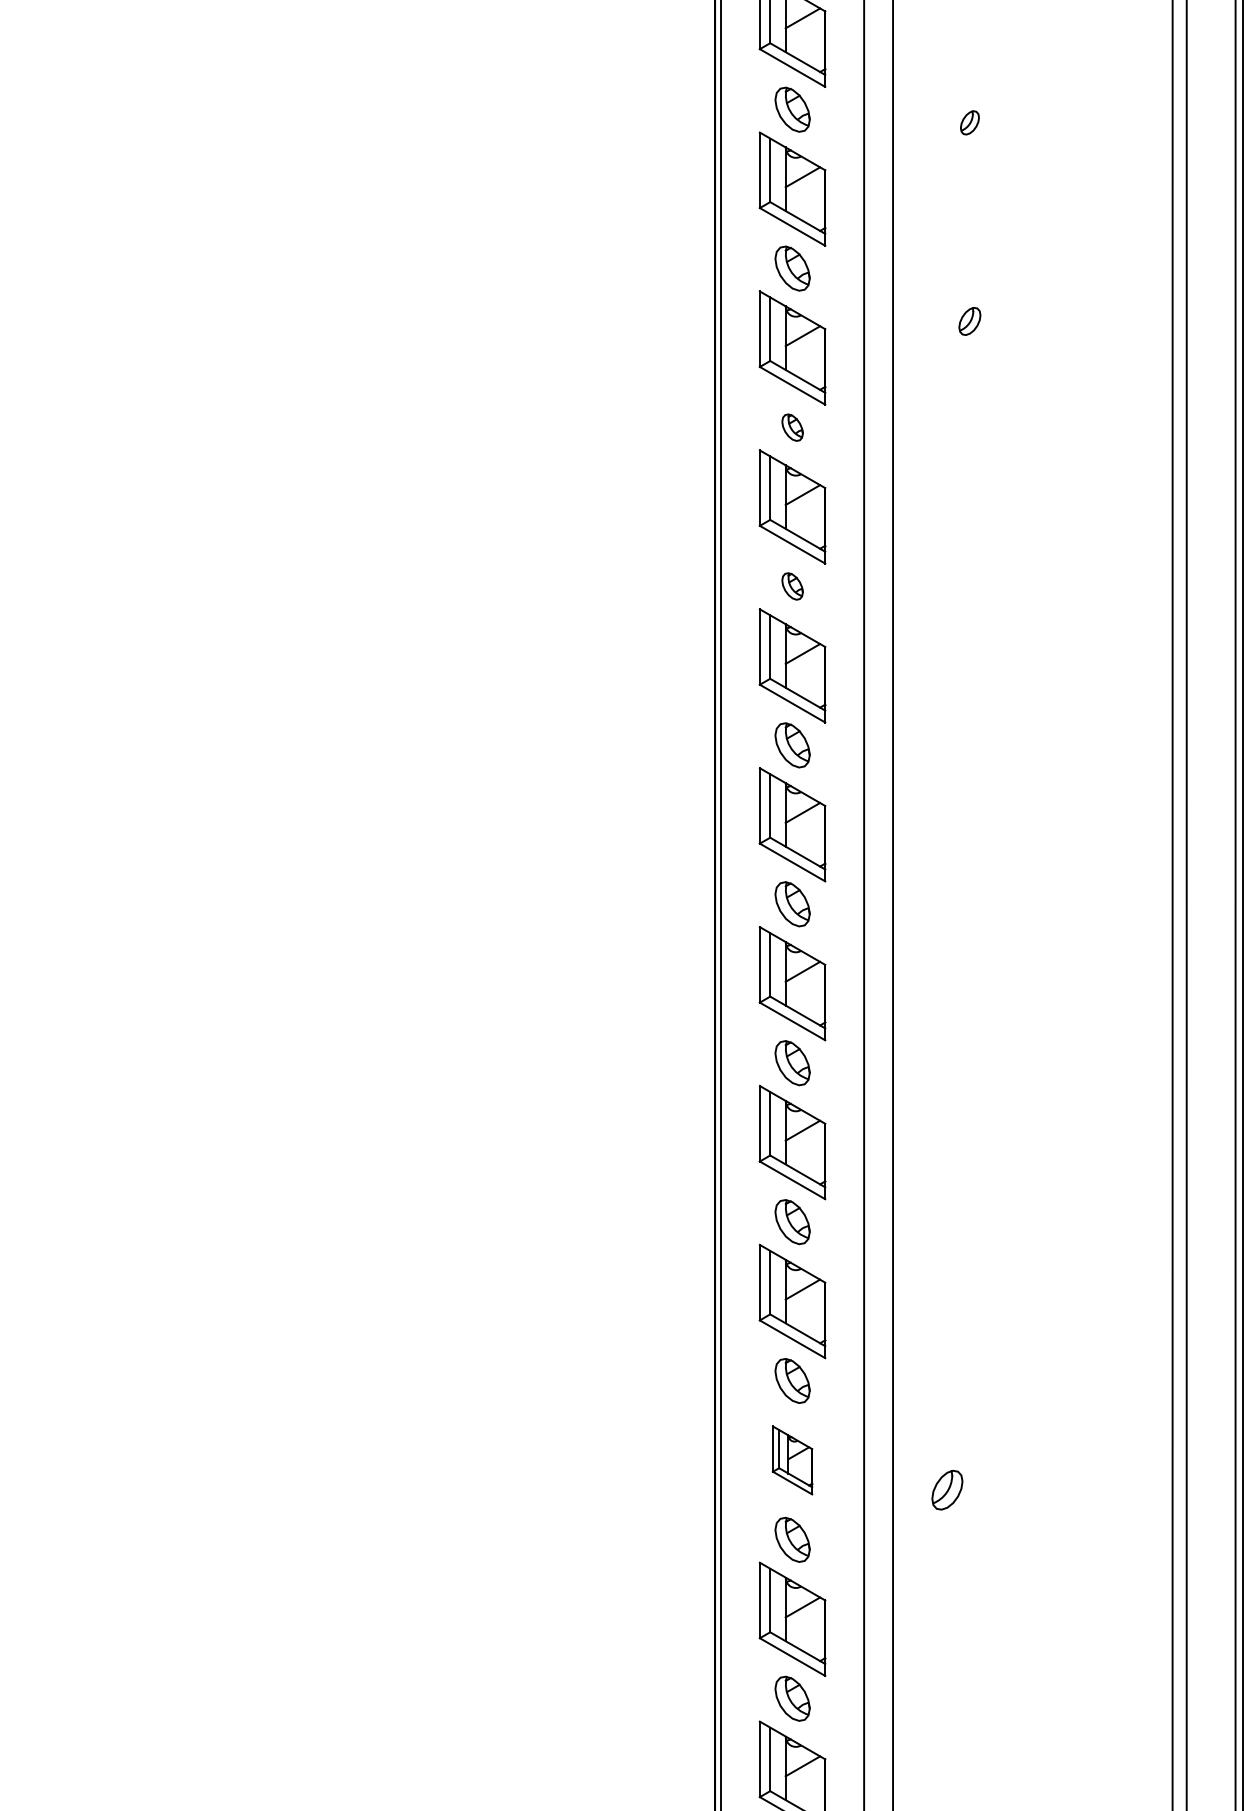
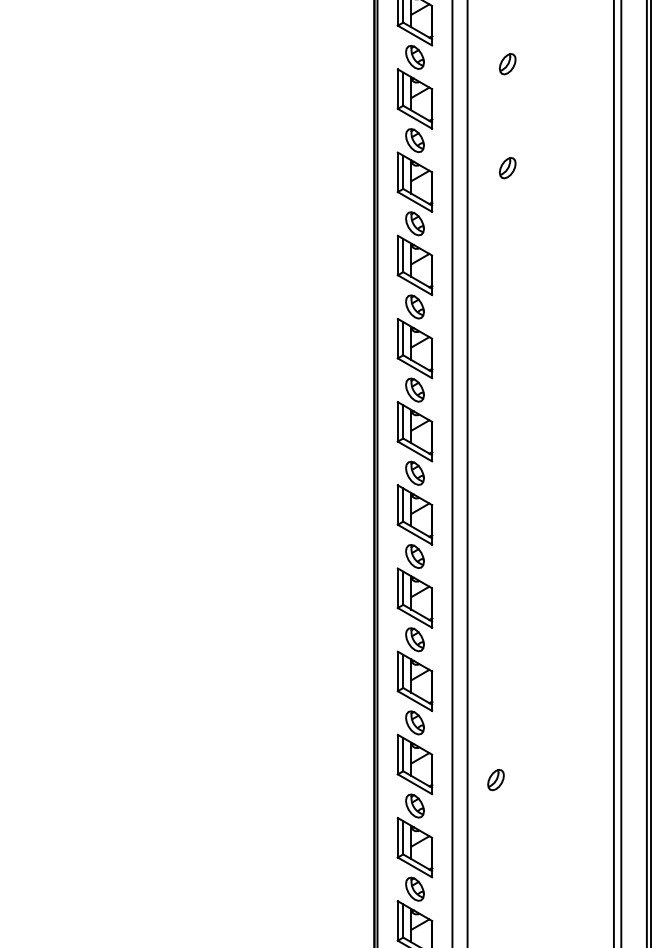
part: (969, 123) -> (507, 64), size x1.67
part: (969, 321) -> (507, 168), size x1.43
part: (791, 426) -> (414, 223), size x1.67
part: (791, 585) -> (414, 306), size x1.67
part: (791, 1460) -> (414, 764), size x1.67

